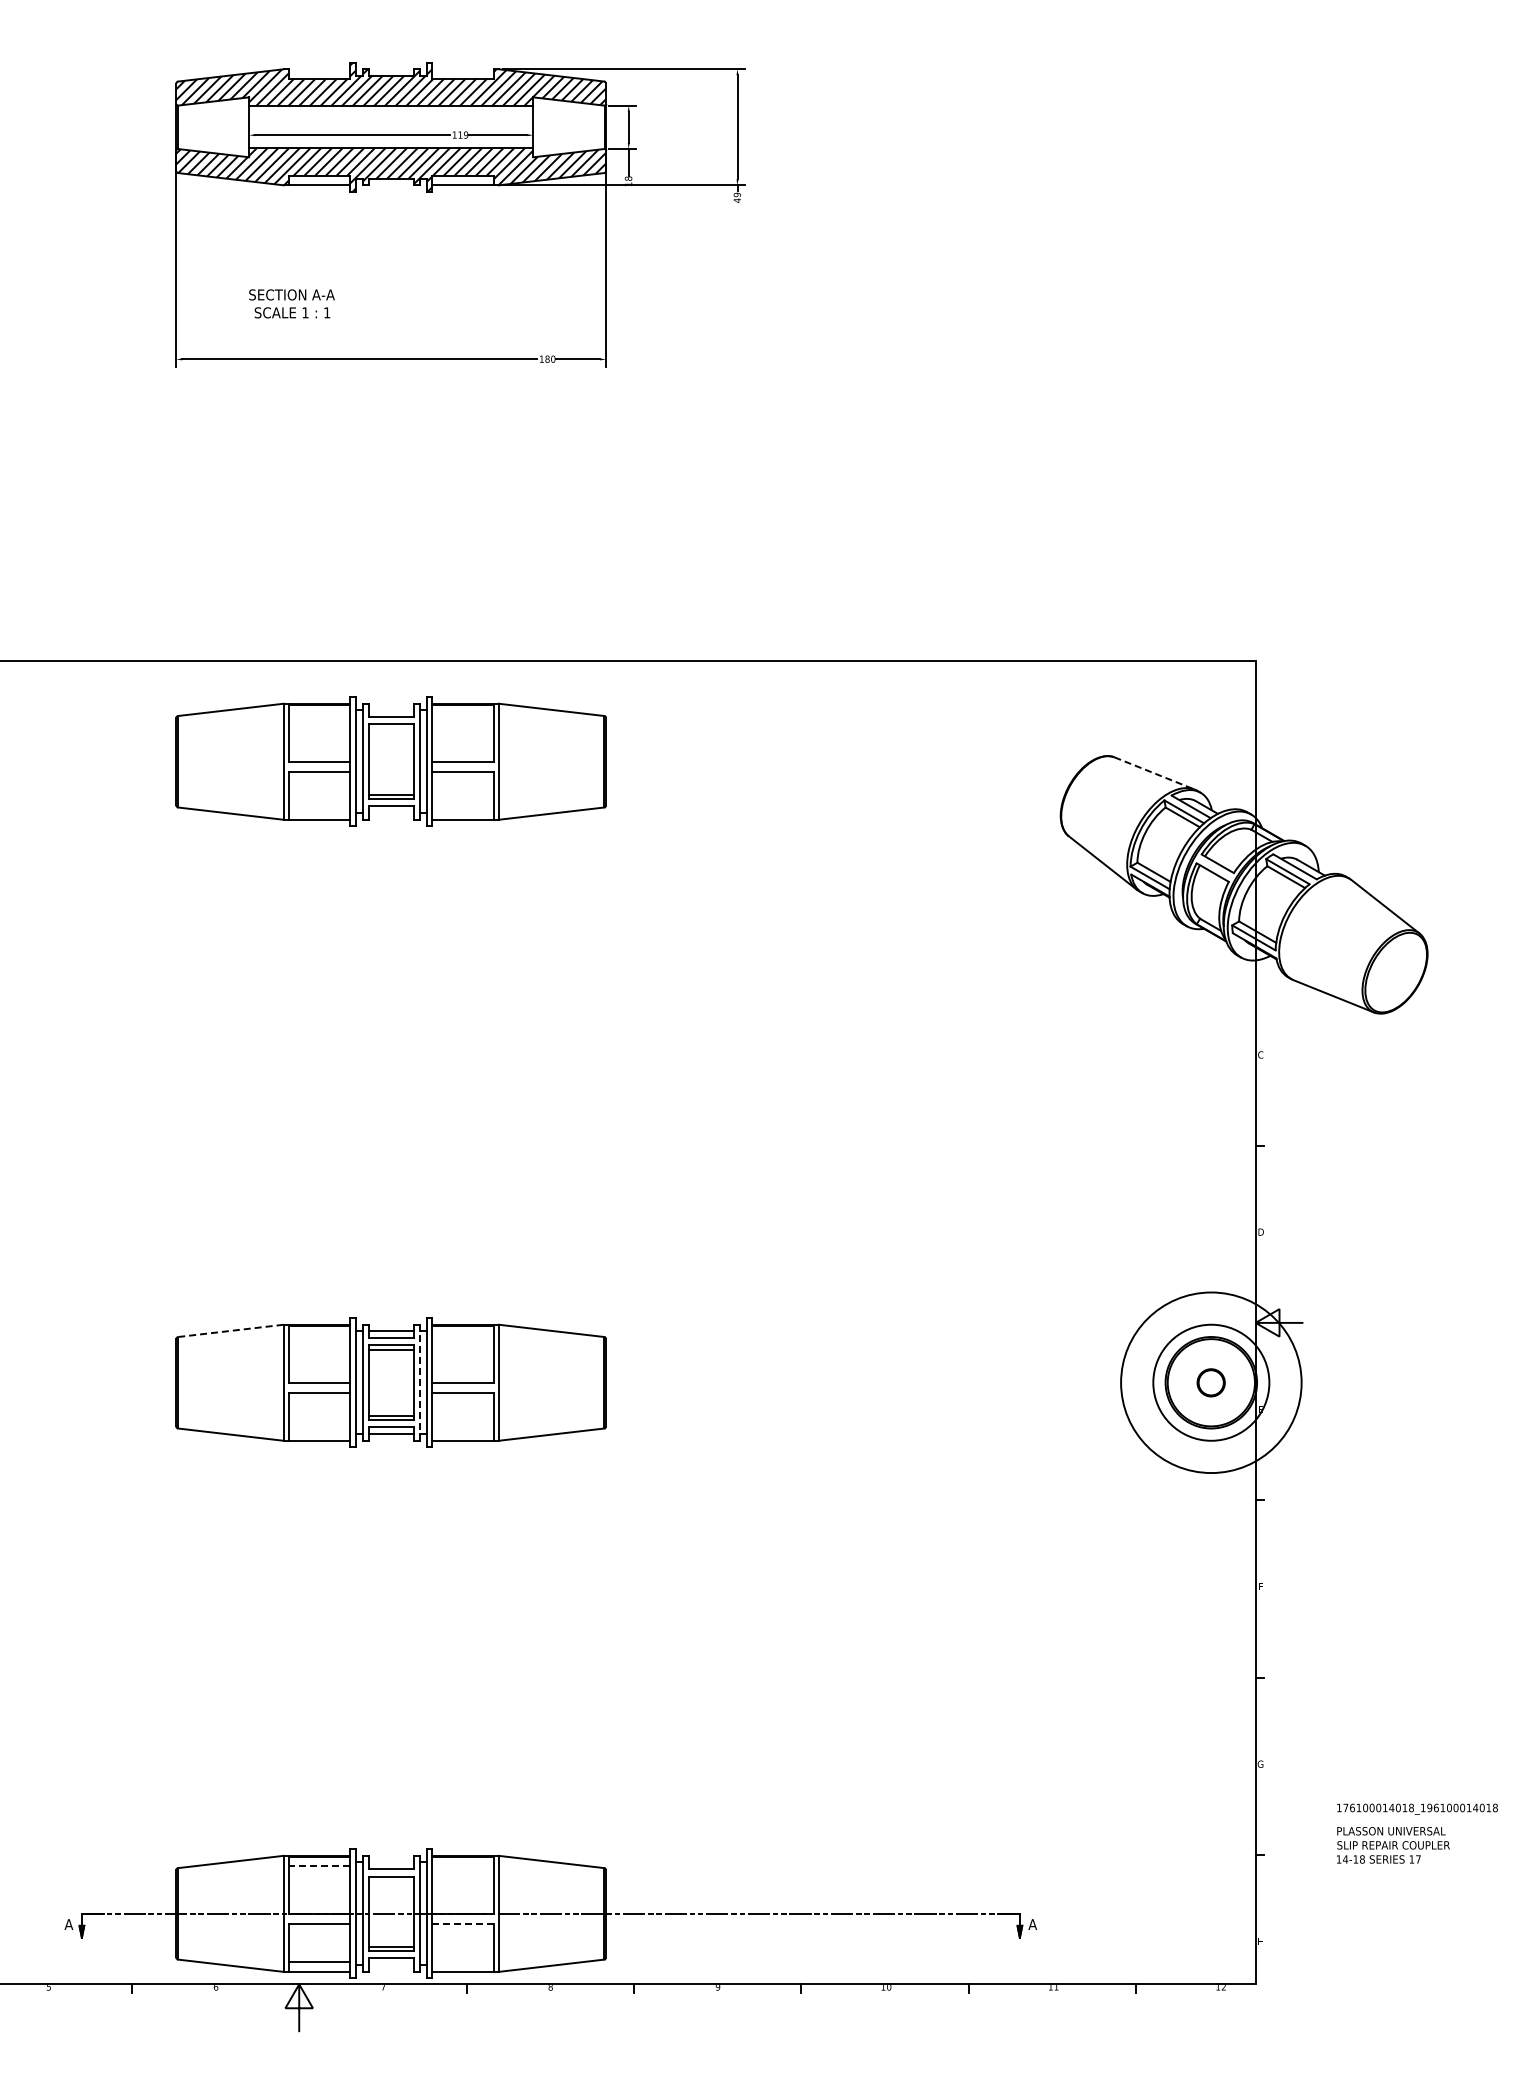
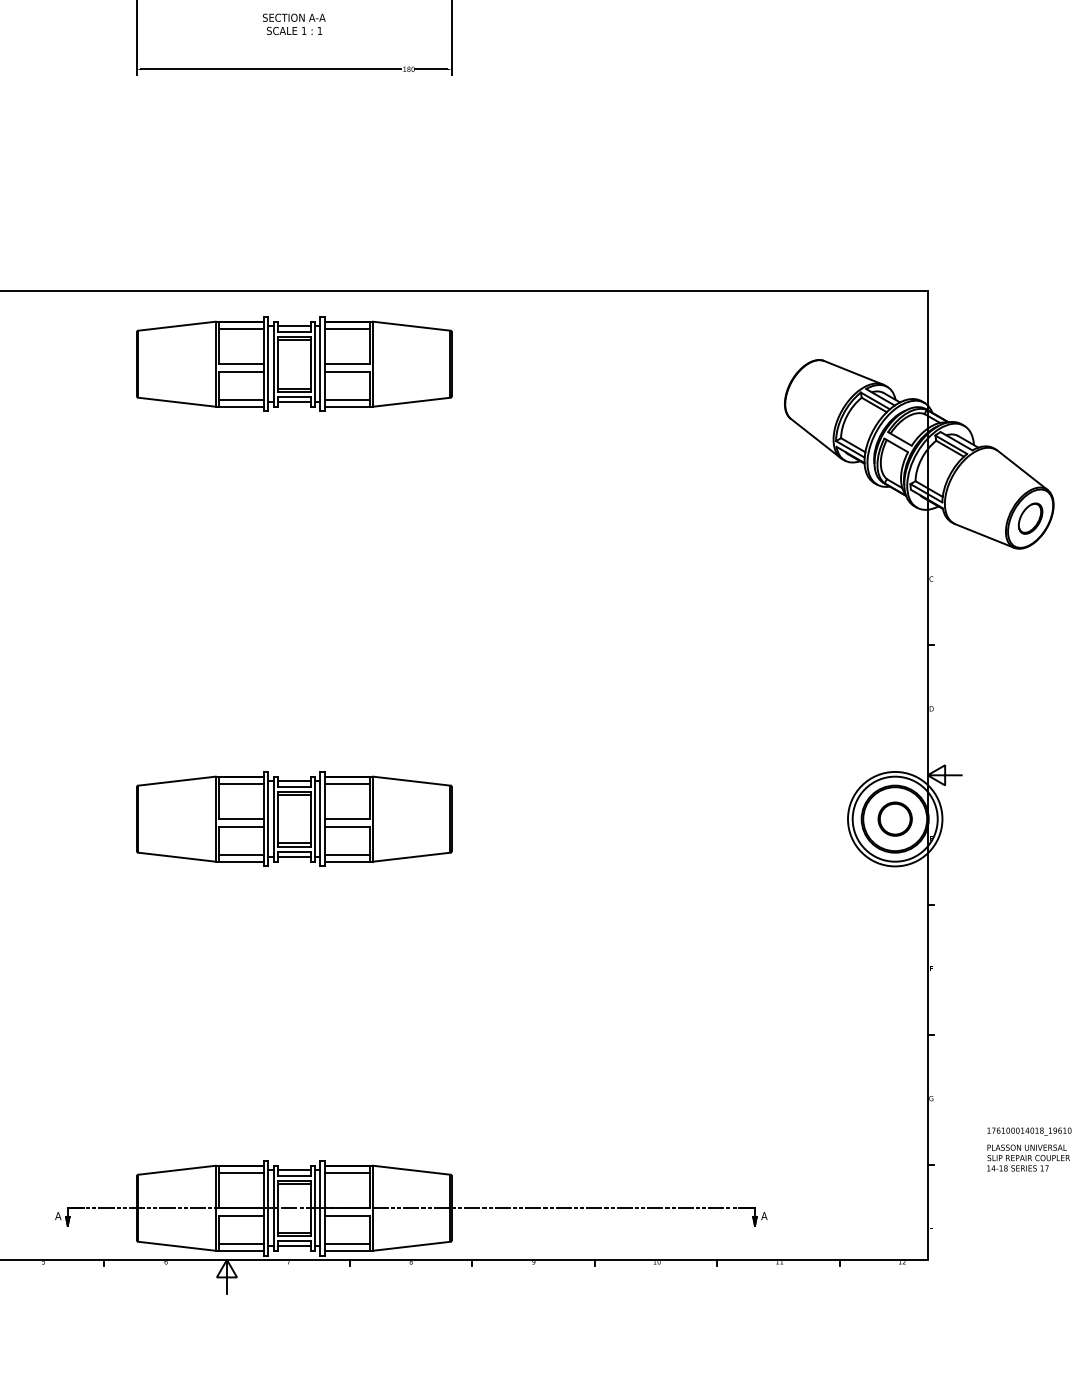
text: (291, 303) -> (293, 24), moved
line: (390, 710) -> (293, 326), added
line: (319, 714) -> (241, 329), added
line: (462, 714) -> (346, 329), added
line: (390, 728) -> (293, 339), added
line: (1155, 773) -> (854, 372), dashed -> solid
line: (319, 810) -> (241, 399), added
line: (462, 810) -> (346, 399), added
line: (390, 813) -> (293, 402), added
part: (1396, 972) -> (1030, 518), added
line: (231, 1330) -> (177, 780), dashed -> solid
line: (319, 1335) -> (241, 784), added
line: (462, 1335) -> (346, 784), added
line: (419, 1382) -> (315, 818), dashed -> solid
circle: (1210, 1382) -> (894, 818), size x0.71
part: (1210, 1382) -> (894, 818), size x1.67
line: (319, 1431) -> (241, 854), added
line: (462, 1431) -> (346, 854), added
line: (390, 1862) -> (293, 1170), added
line: (319, 1866) -> (241, 1173), dashed -> solid
line: (462, 1866) -> (346, 1173), added
line: (390, 1880) -> (293, 1183), added
line: (463, 1923) -> (347, 1215), dashed -> solid
line: (462, 1962) -> (346, 1243), added
line: (390, 1965) -> (293, 1246), added

